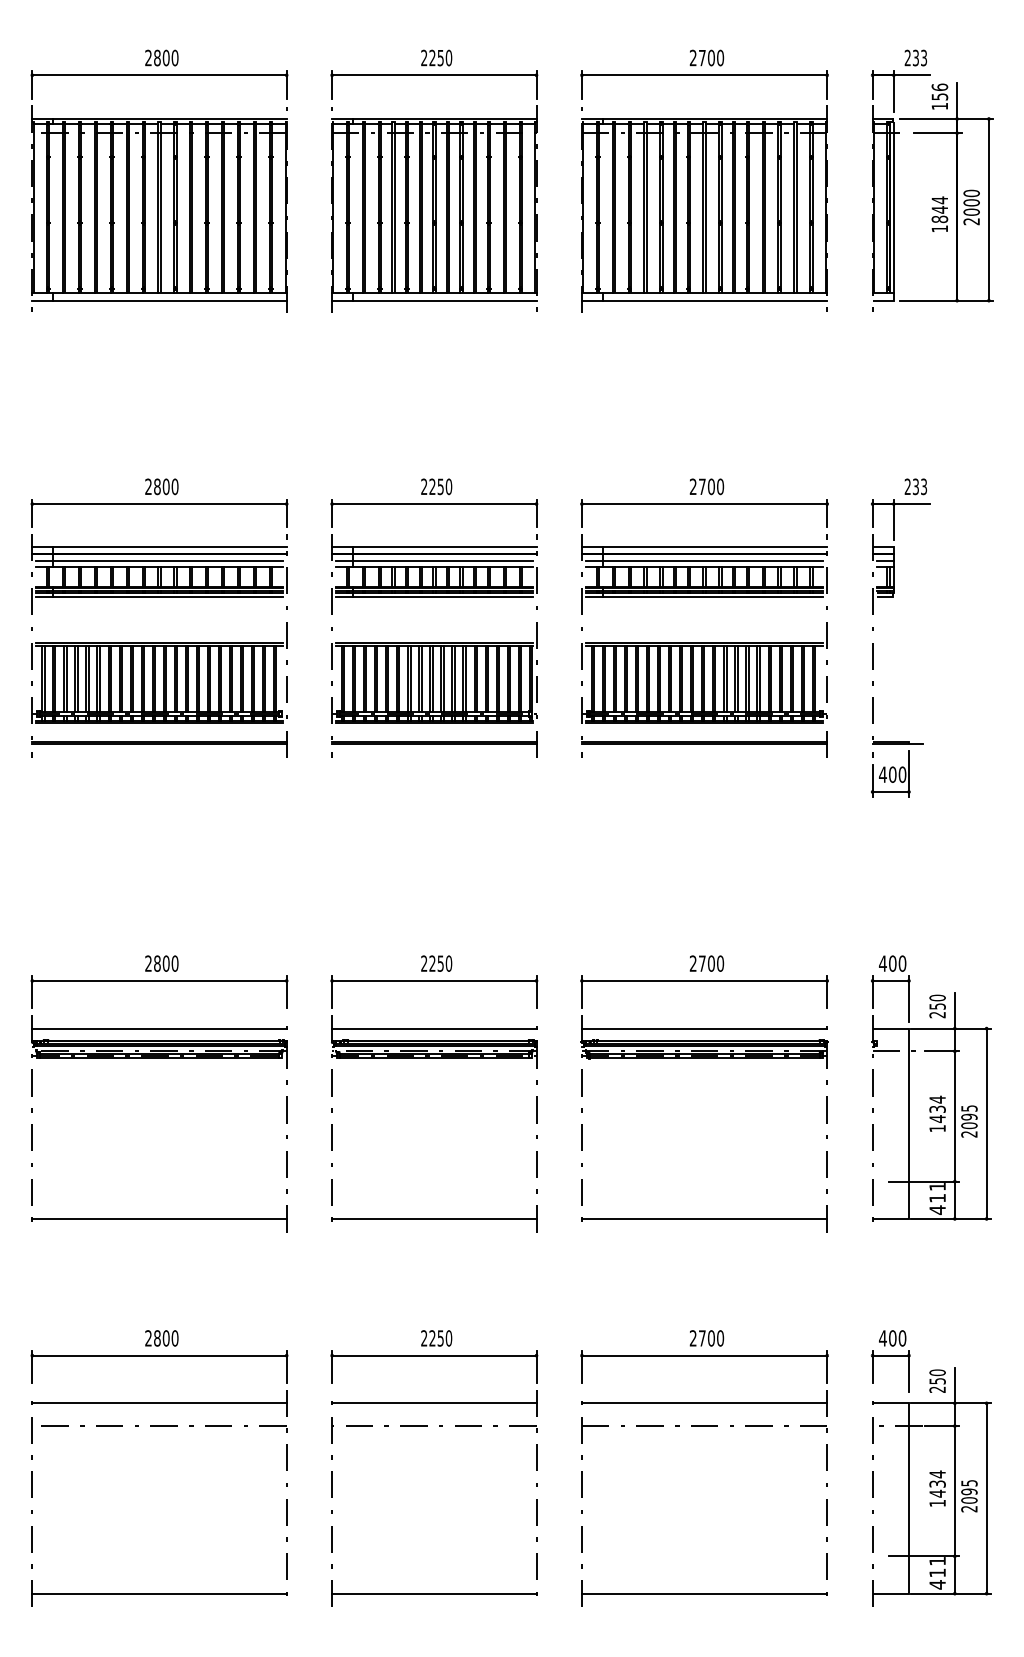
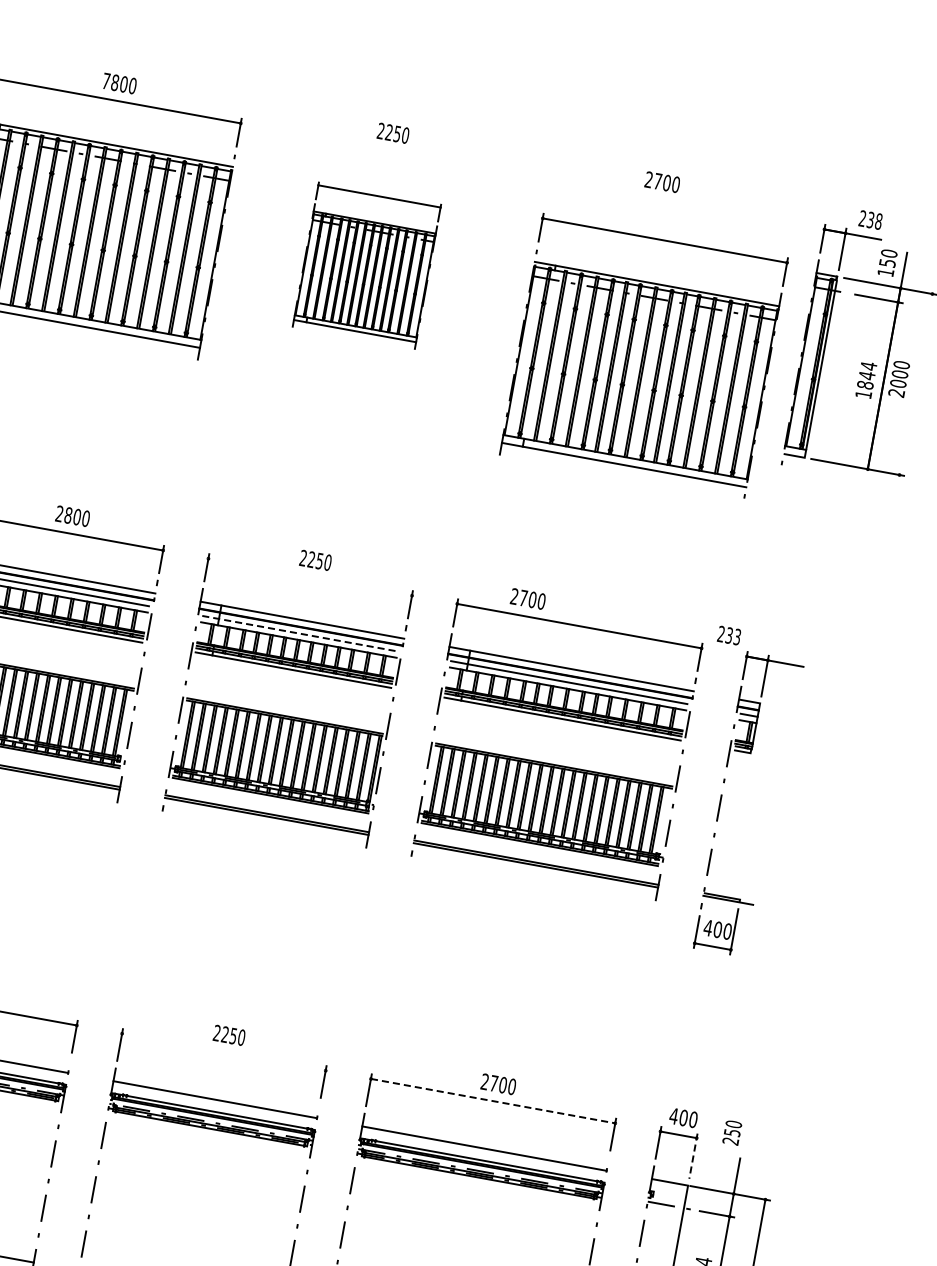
text: (148, 57) -> (106, 80), 2800 -> 7800
text: (924, 58) -> (879, 222), 233 -> 238
text: (939, 86) -> (889, 252), 156 -> 150
part: (434, 191) -> (367, 265), size x0.6
part: (704, 191) -> (643, 356), moved
line: (988, 209) -> (915, 384), removed
text: (161, 486) -> (72, 515), moved
text: (706, 486) -> (527, 598), moved
text: (915, 486) -> (728, 635), moved
line: (434, 504) -> (310, 577), removed
line: (434, 560) -> (300, 633), solid -> dashed
line: (434, 980) -> (224, 1051), removed
line: (704, 980) -> (493, 1100), solid -> dashed
line: (908, 999) -> (692, 1156), solid -> dashed
text: (937, 1006) -> (732, 1132), moved

